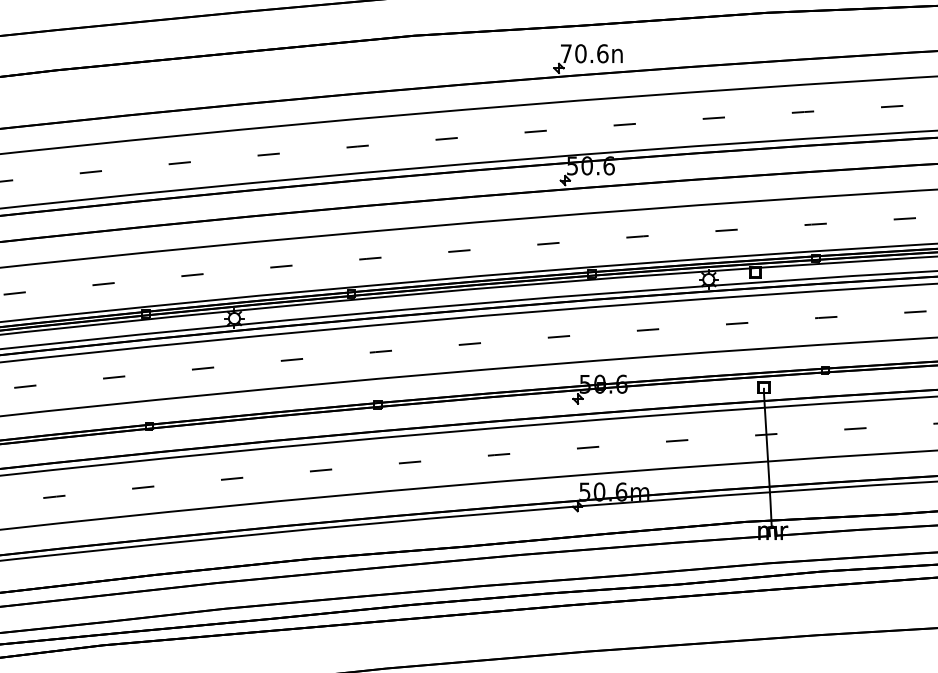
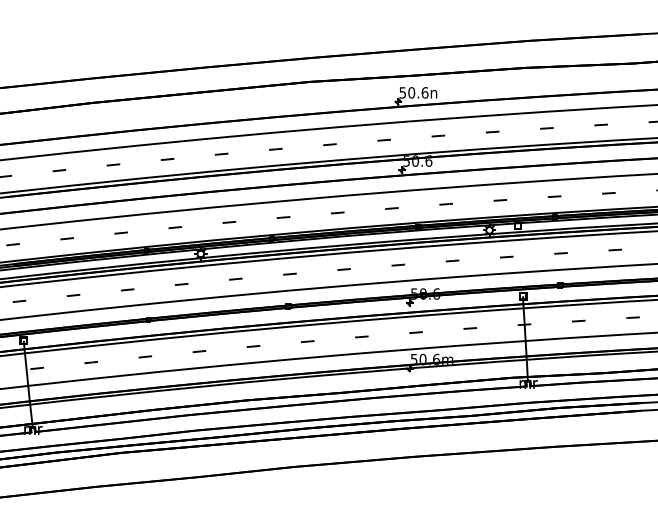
text: (565, 53) -> (402, 92), 70.6n -> 50.6n

